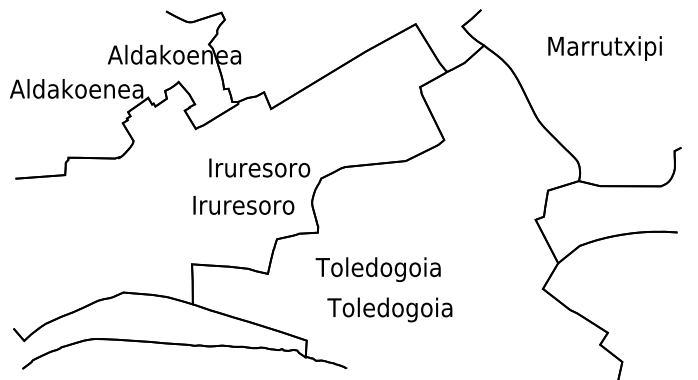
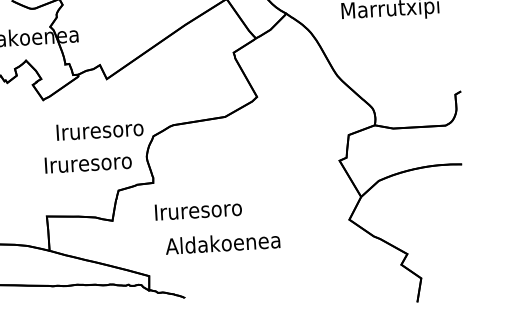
text: (377, 269) -> (206, 211), Toledogoia -> Iruresoro
text: (394, 309) -> (223, 244), Toledogoia -> Aldakoenea

